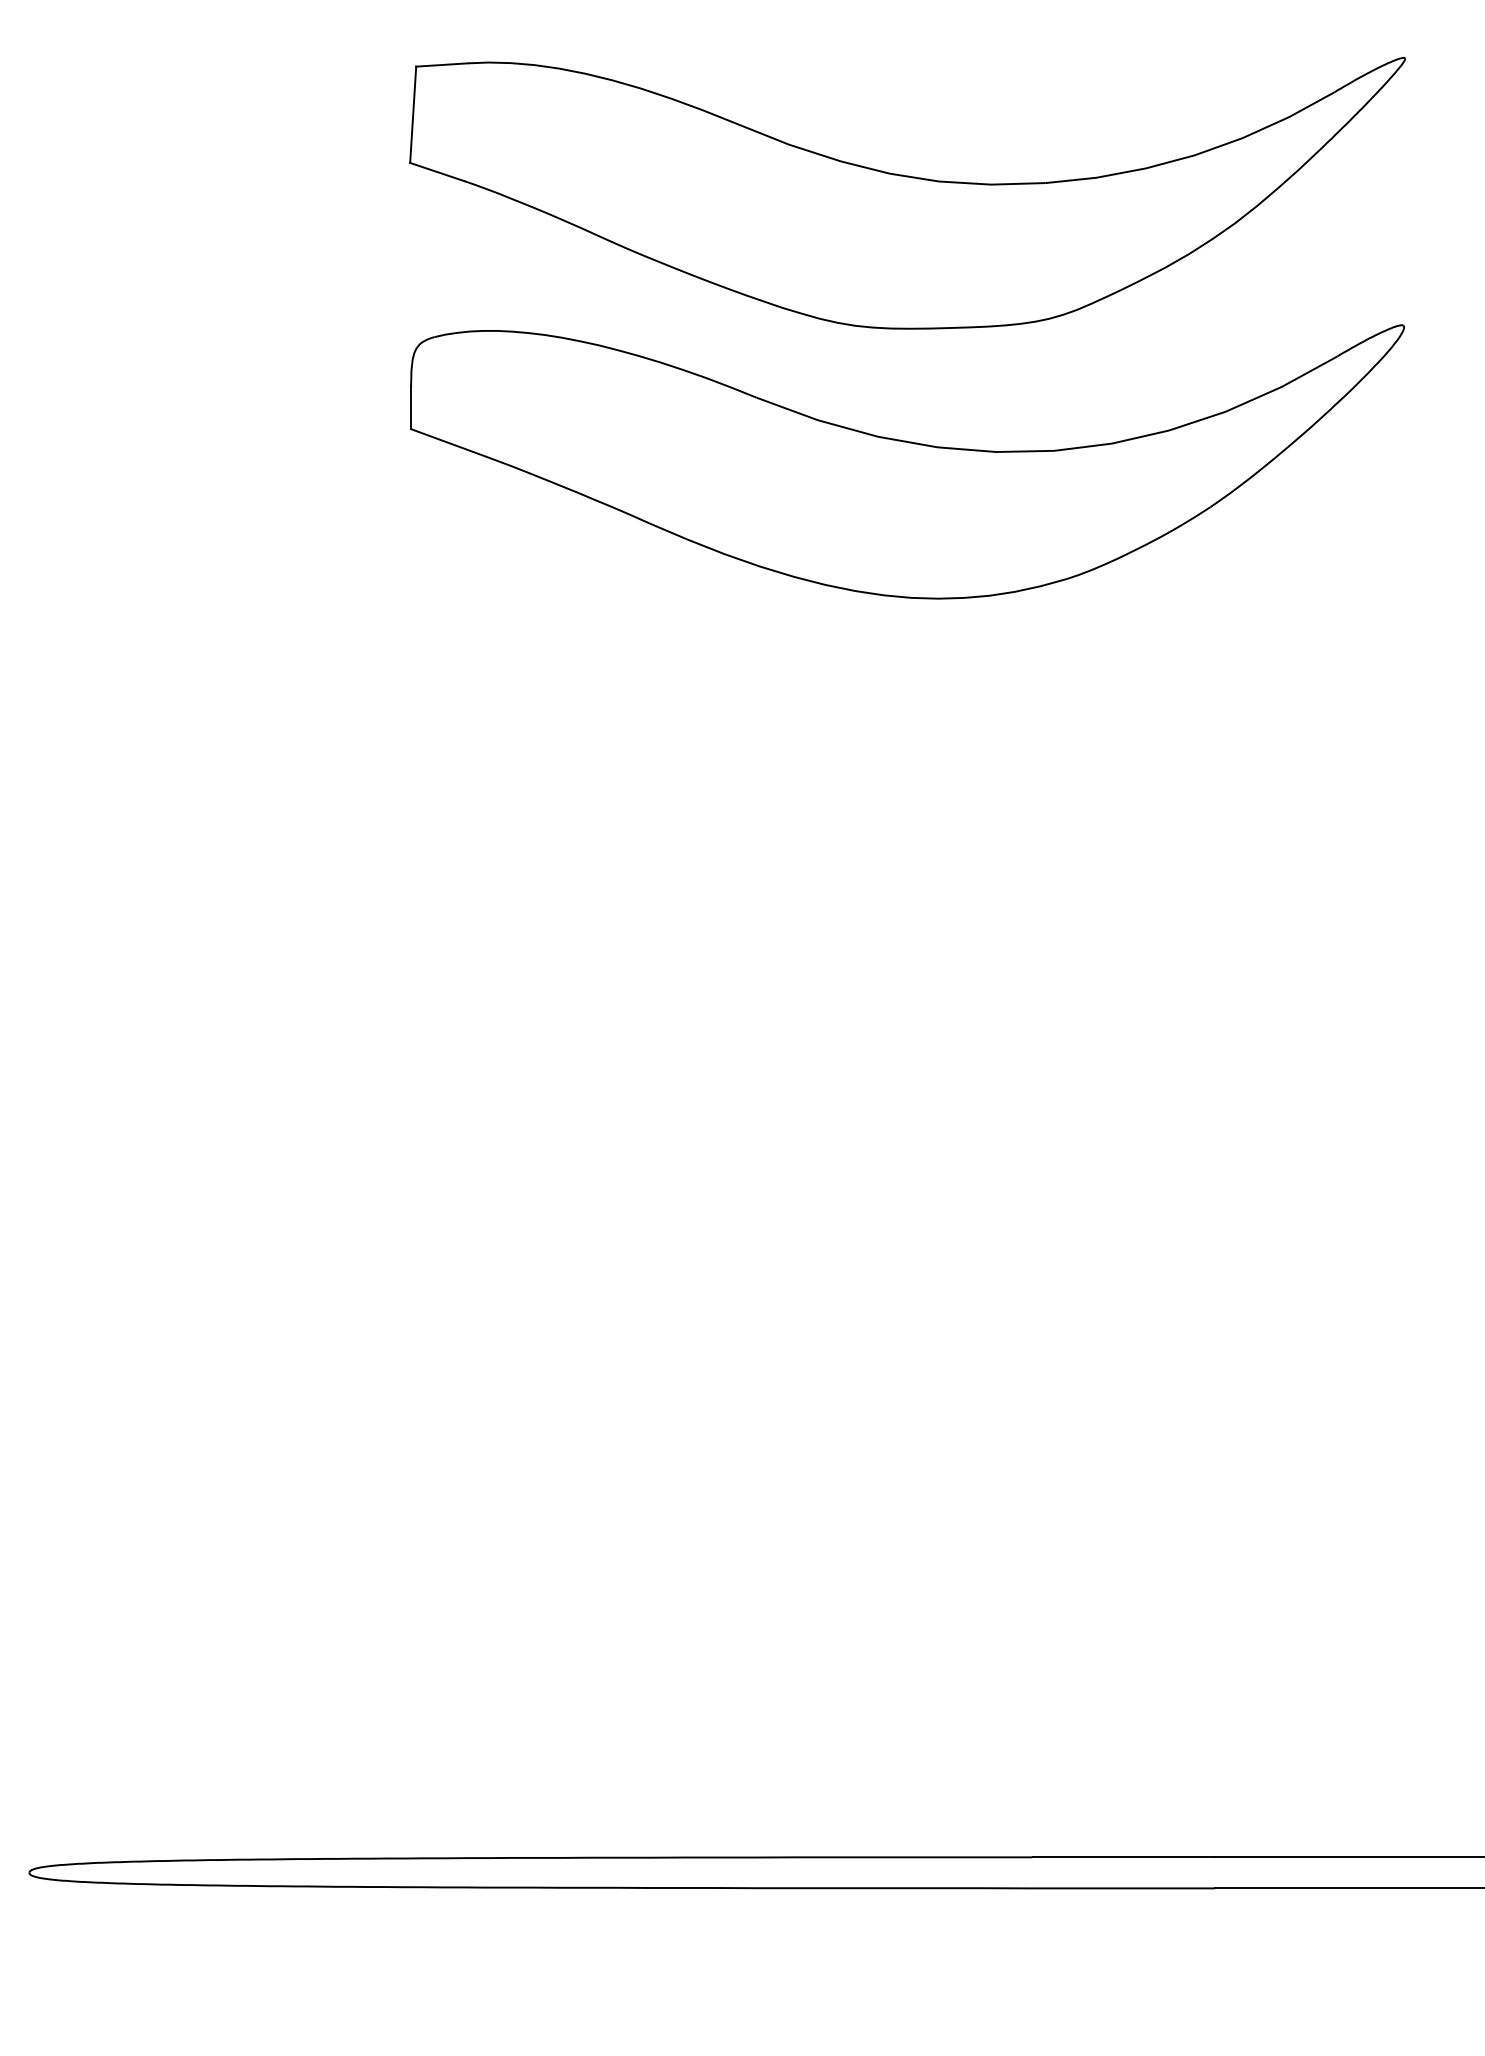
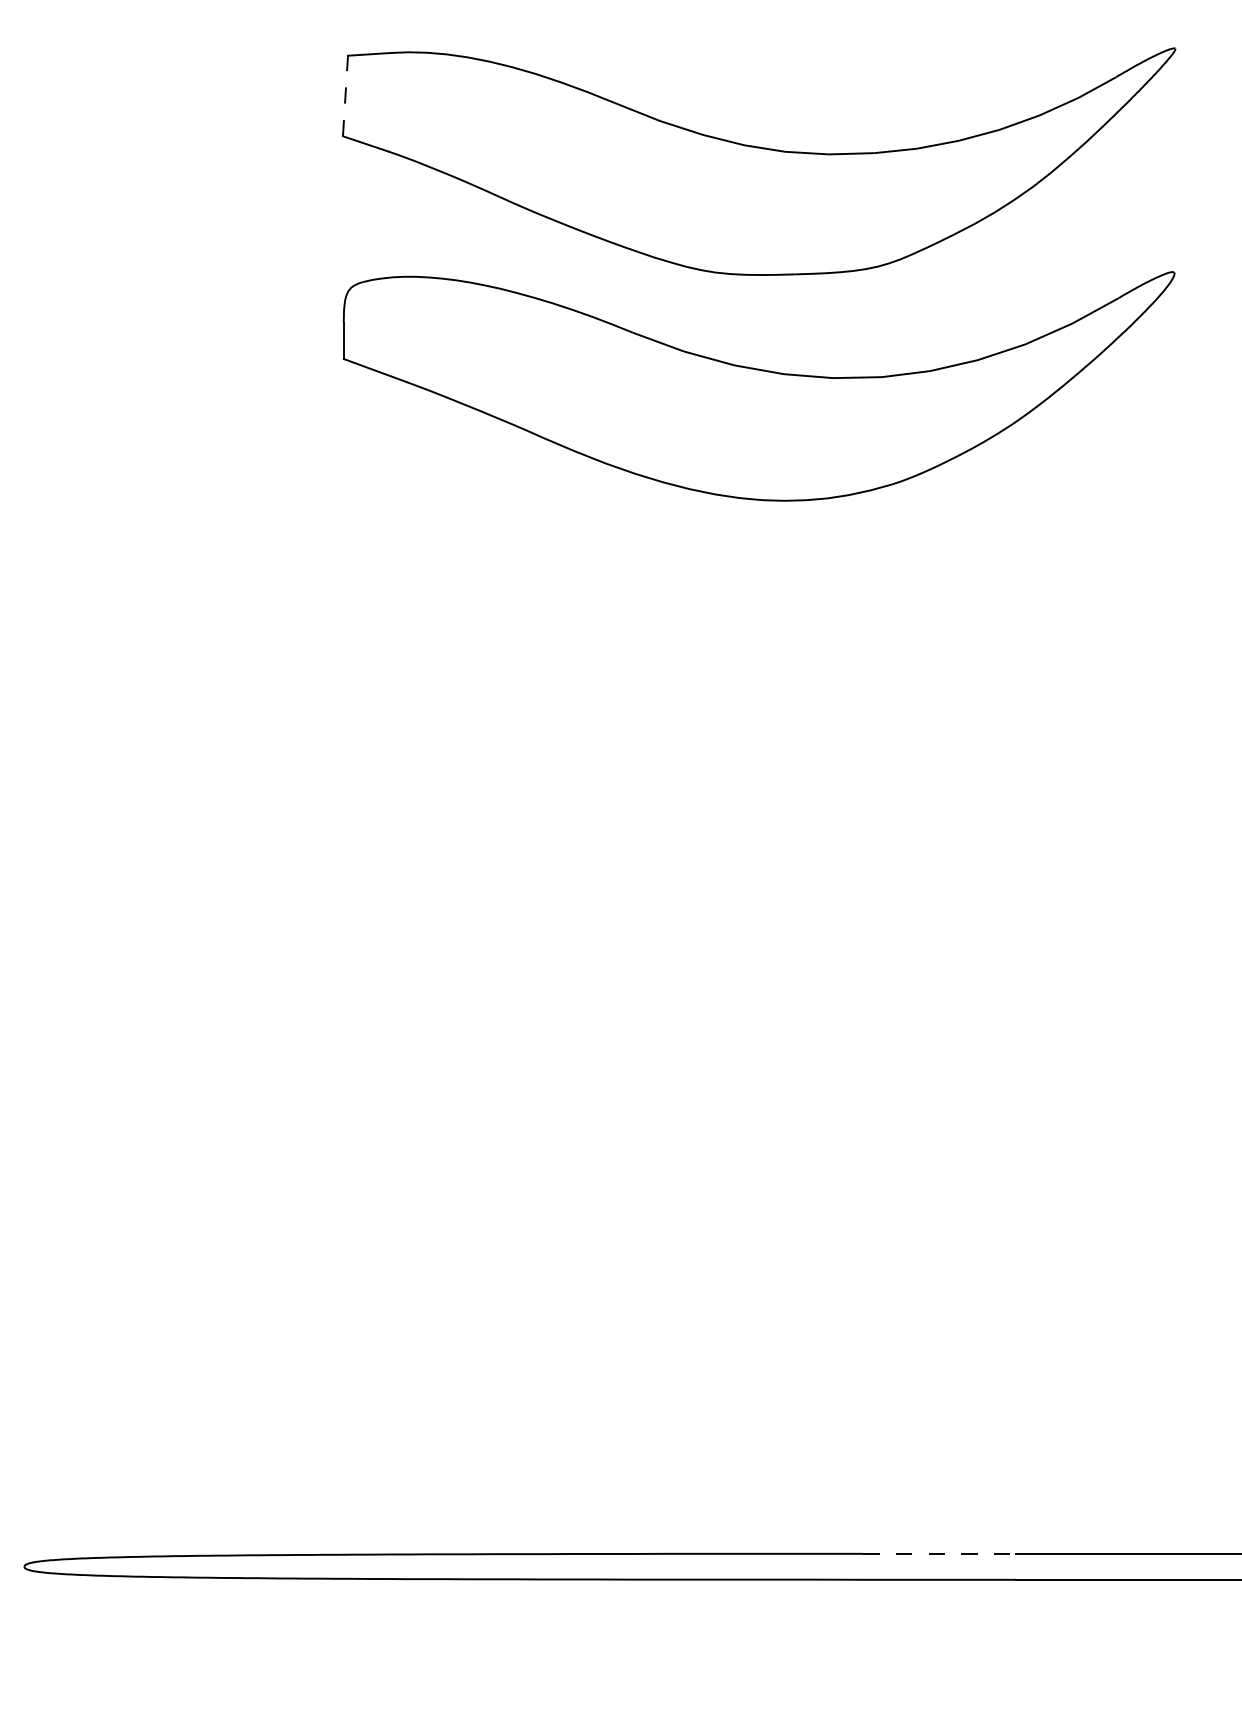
line: (413, 114) -> (345, 95), solid -> dashed
line: (1125, 1856) -> (941, 1553), solid -> dashed

